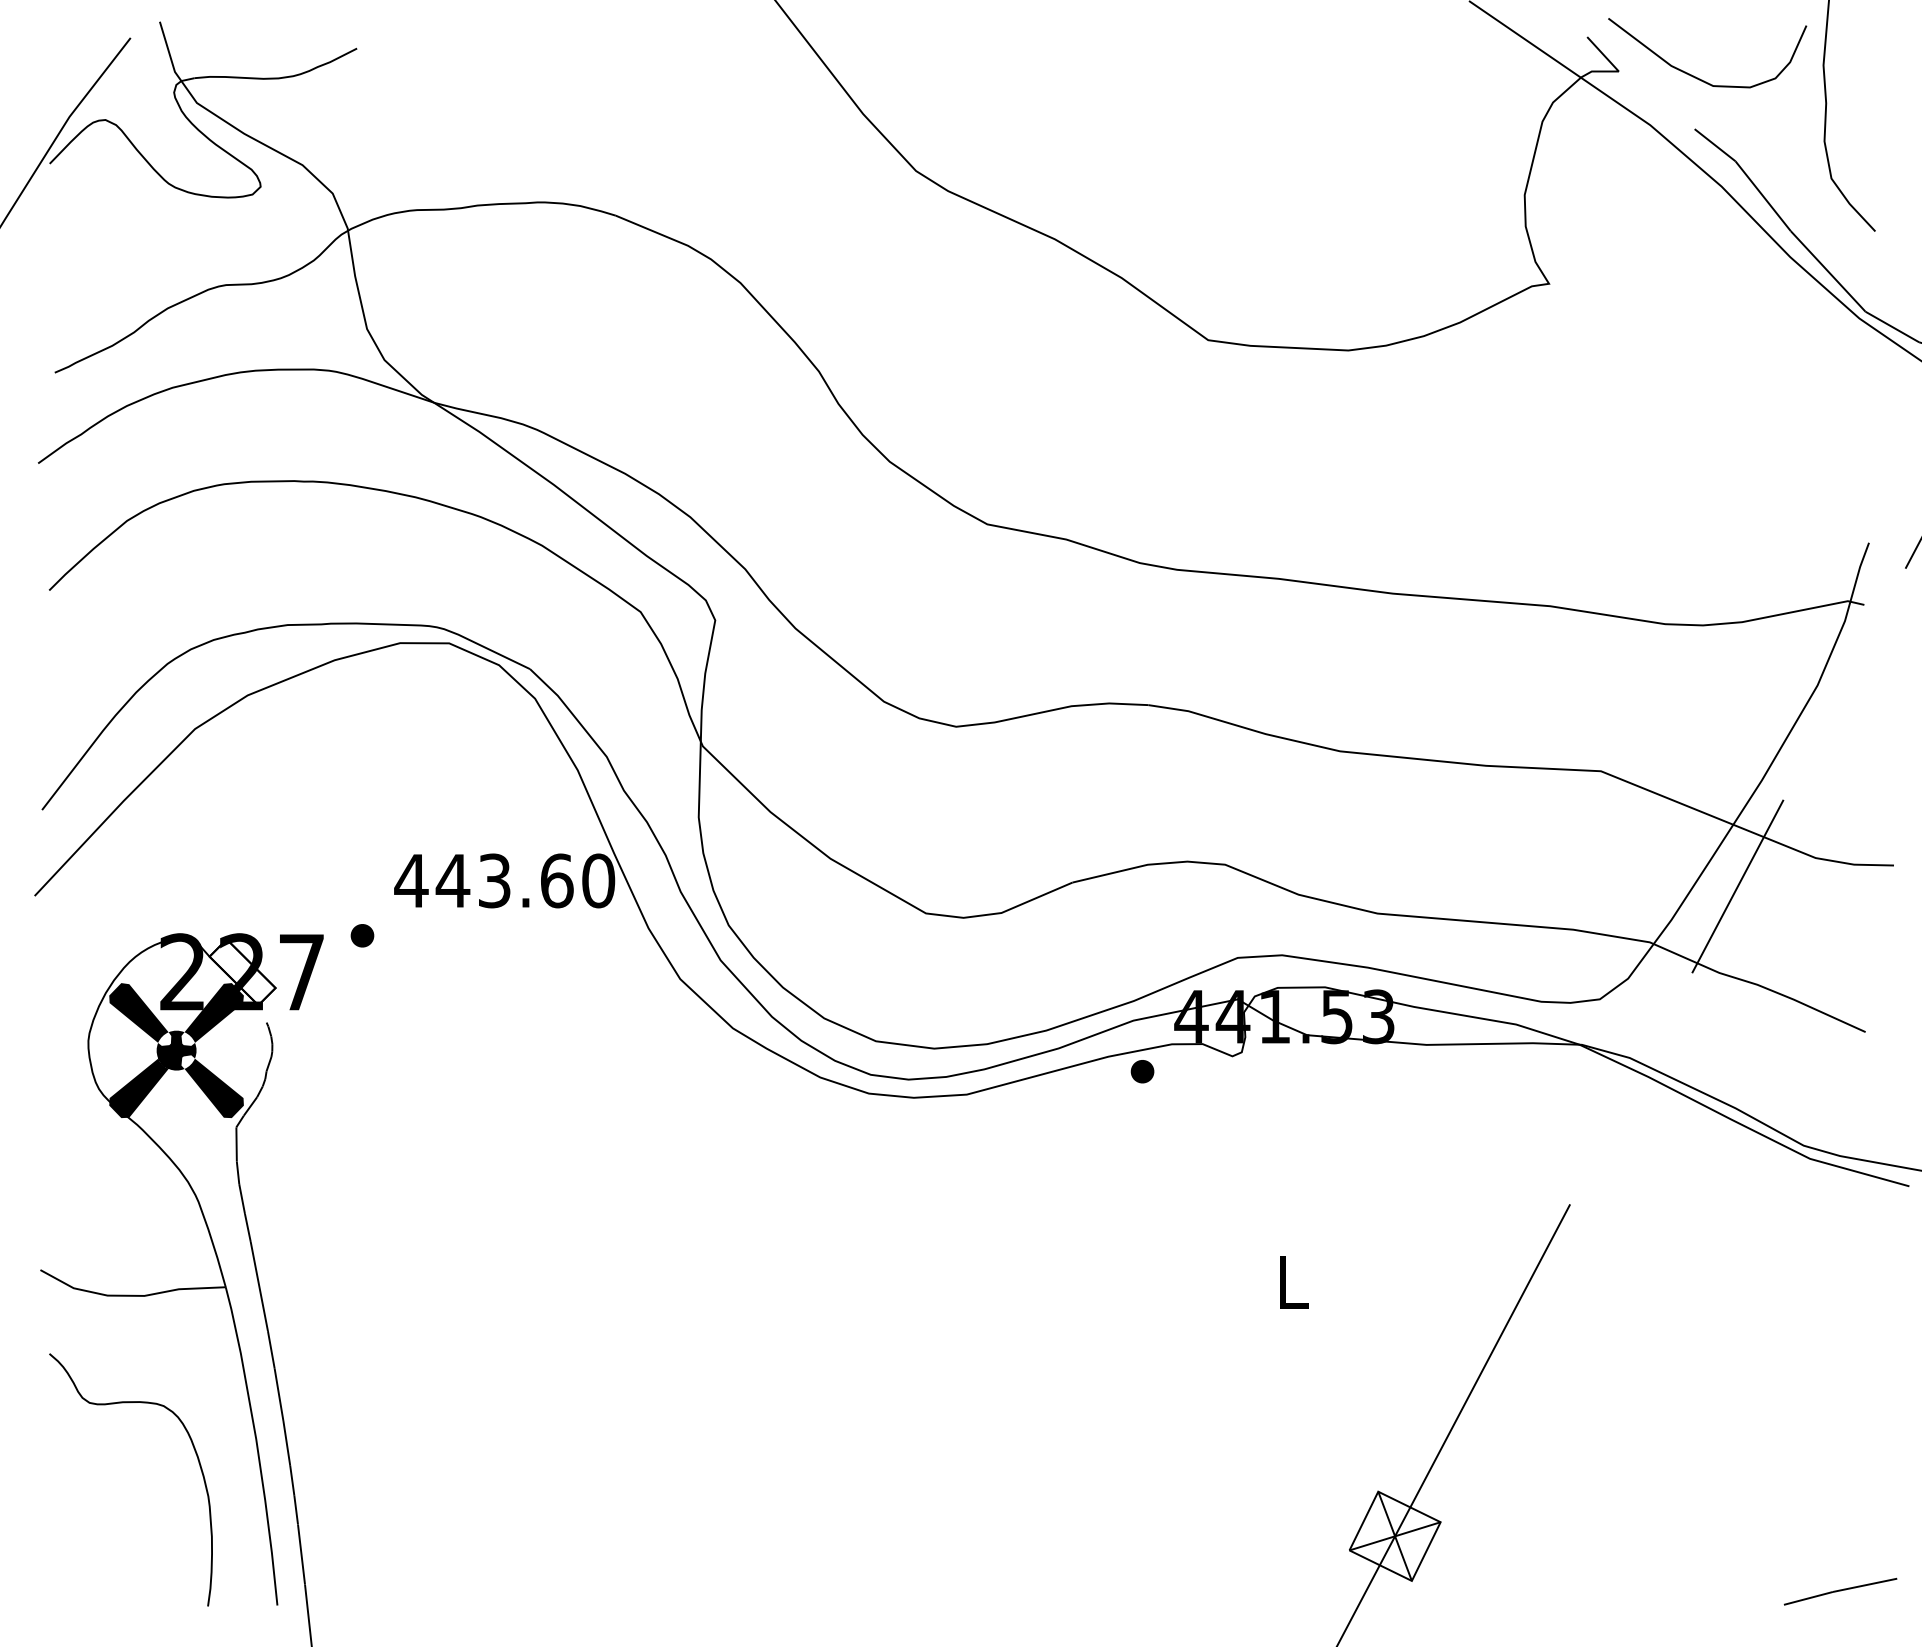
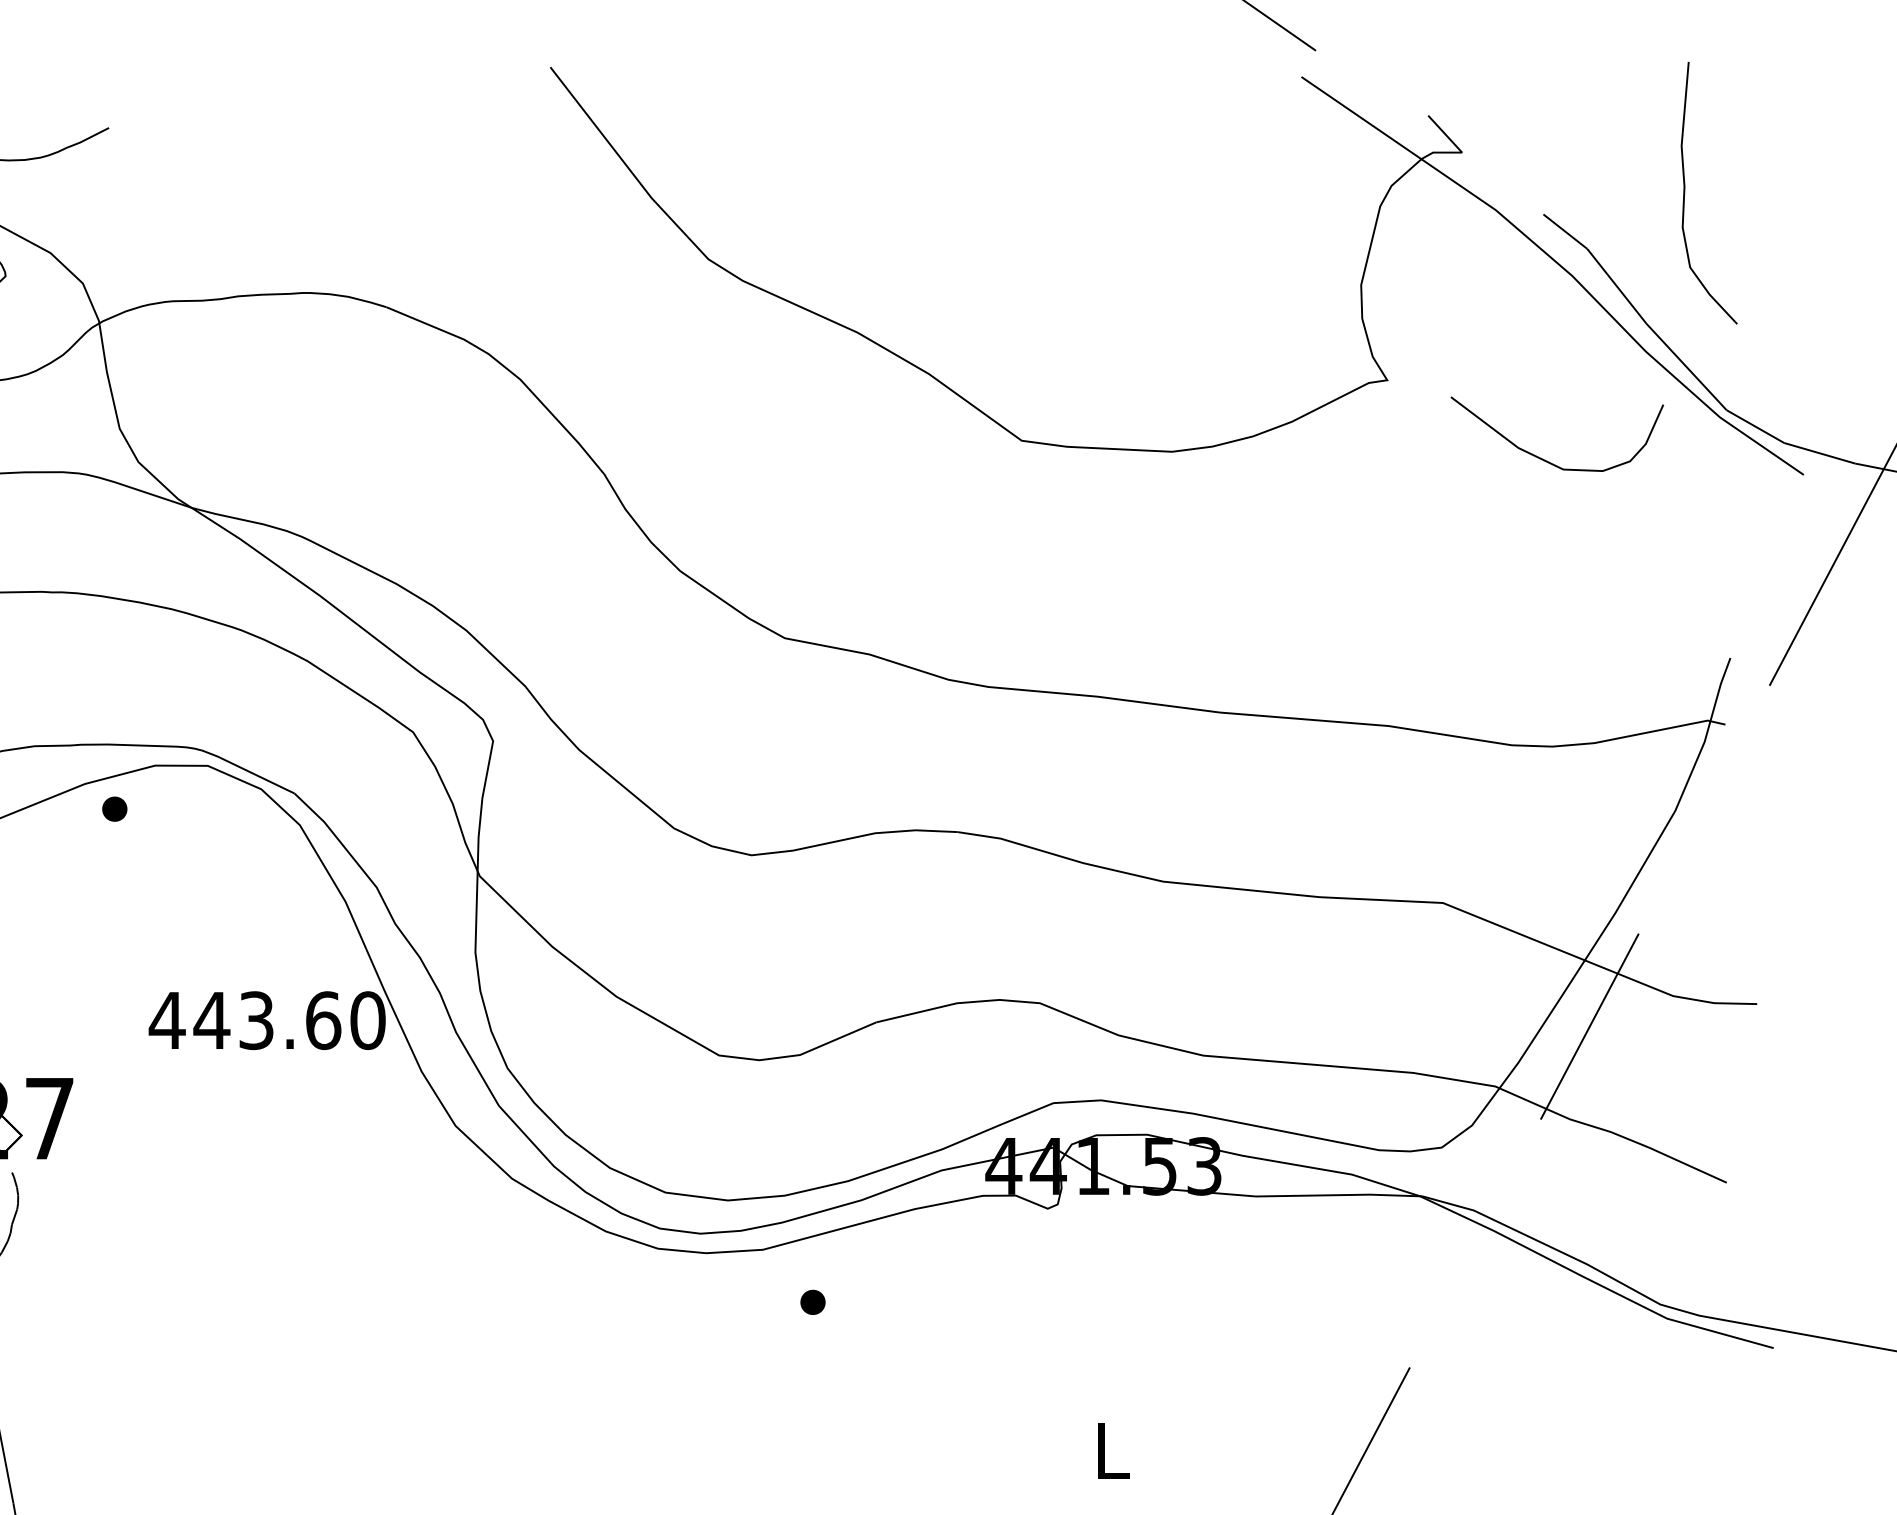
curve: (1695, 76) -> (1544, 459), moved
part: (362, 935) -> (114, 808), moved
part: (1142, 1071) -> (812, 1302), moved

